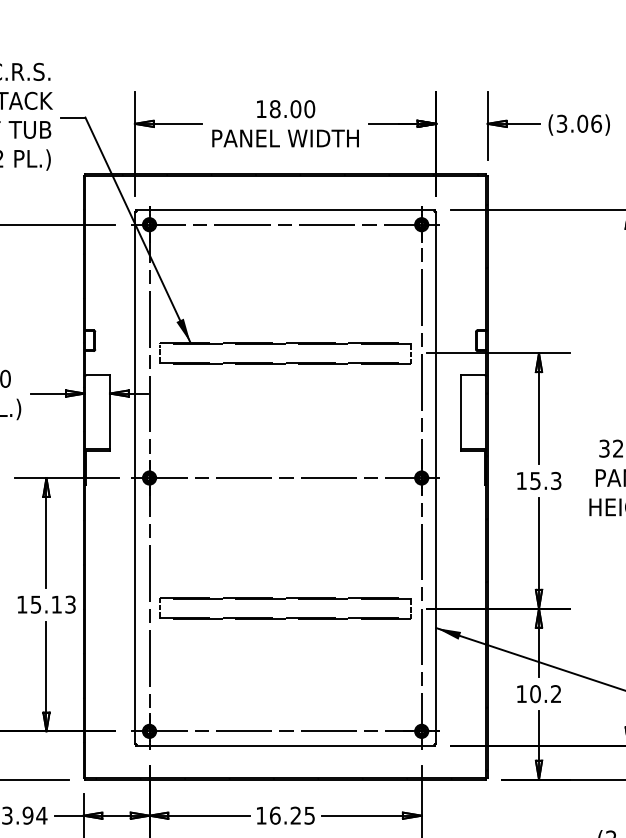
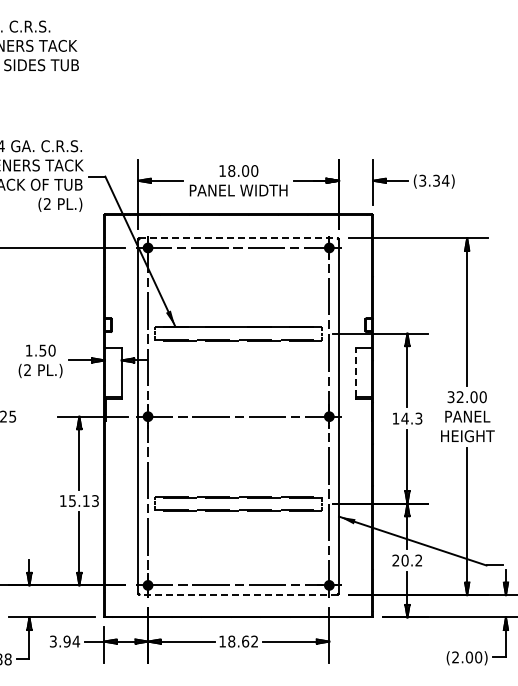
text: (590, 123) -> (441, 180), (3.06) -> (3.34)
line: (286, 210) -> (239, 238), solid -> dashed
line: (461, 411) -> (355, 372), solid -> dashed
text: (534, 480) -> (404, 418), 15.3 -> 14.3
text: (521, 693) -> (395, 560), 10.2 -> 20.2
line: (285, 746) -> (238, 595), solid -> dashed
text: (292, 815) -> (243, 641), 16.25 -> 18.62

